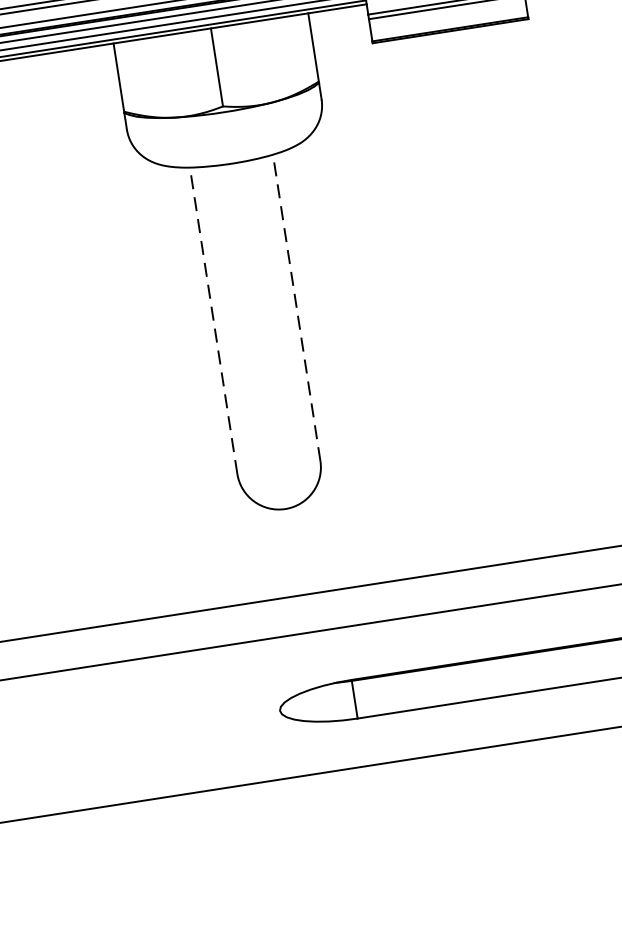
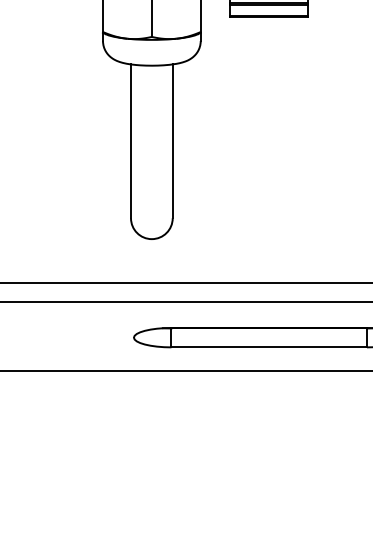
line: (296, 308) -> (172, 141), dashed -> solid
line: (214, 320) -> (131, 141), dashed -> solid

